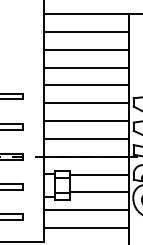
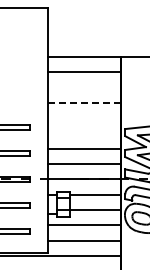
line: (86, 50) -> (84, 87), removed
line: (87, 67) -> (85, 102), solid -> dashed
line: (86, 86) -> (84, 118), removed
line: (86, 103) -> (84, 133), removed

